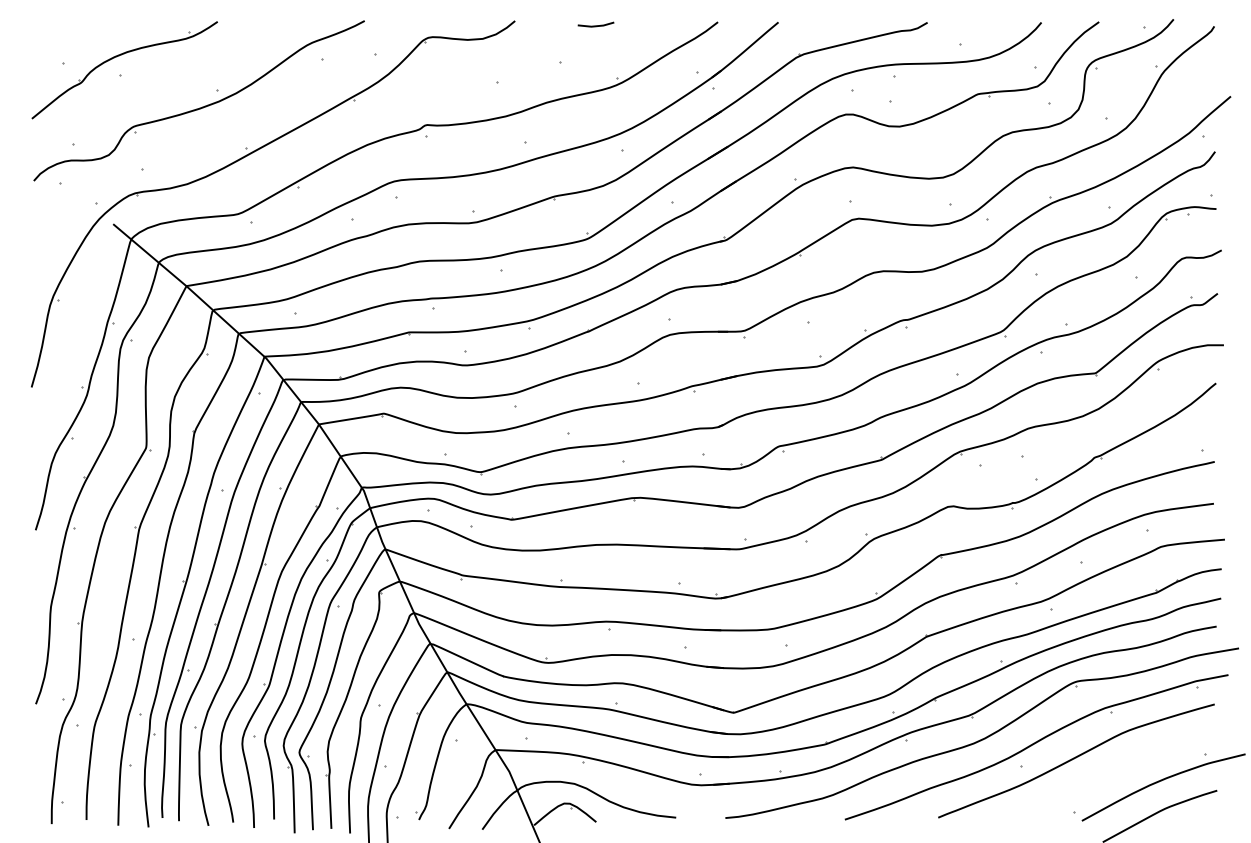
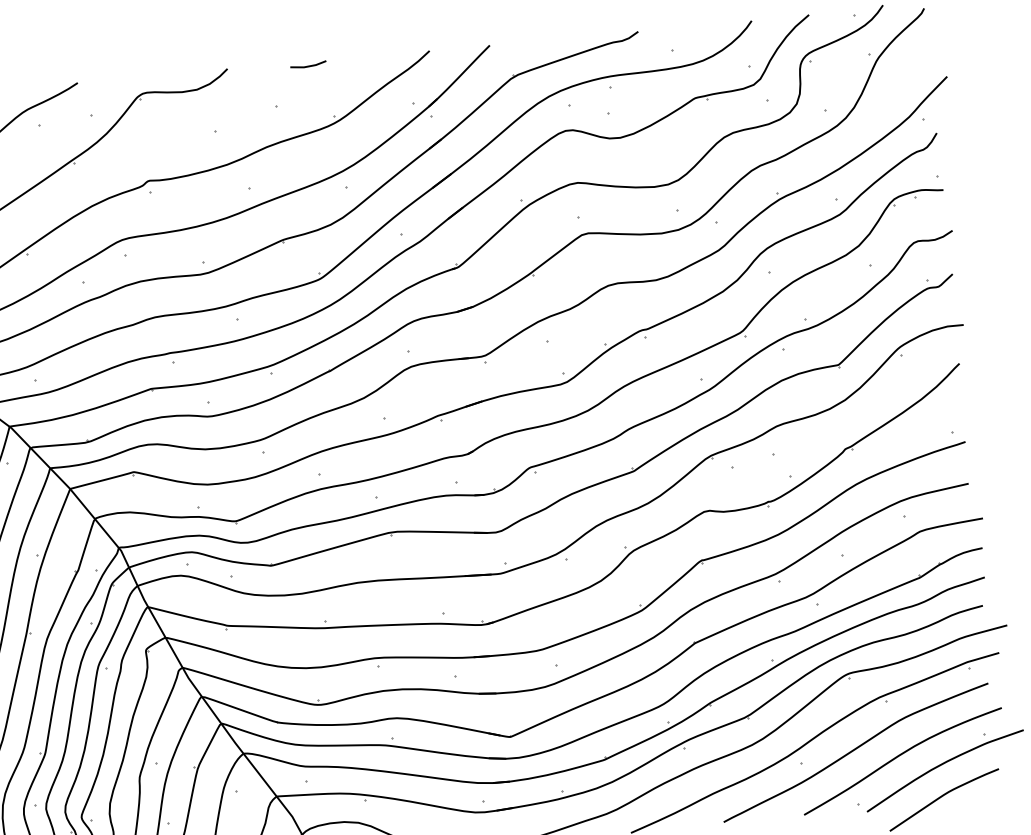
curve: (1118, 769) -> (898, 757), added

